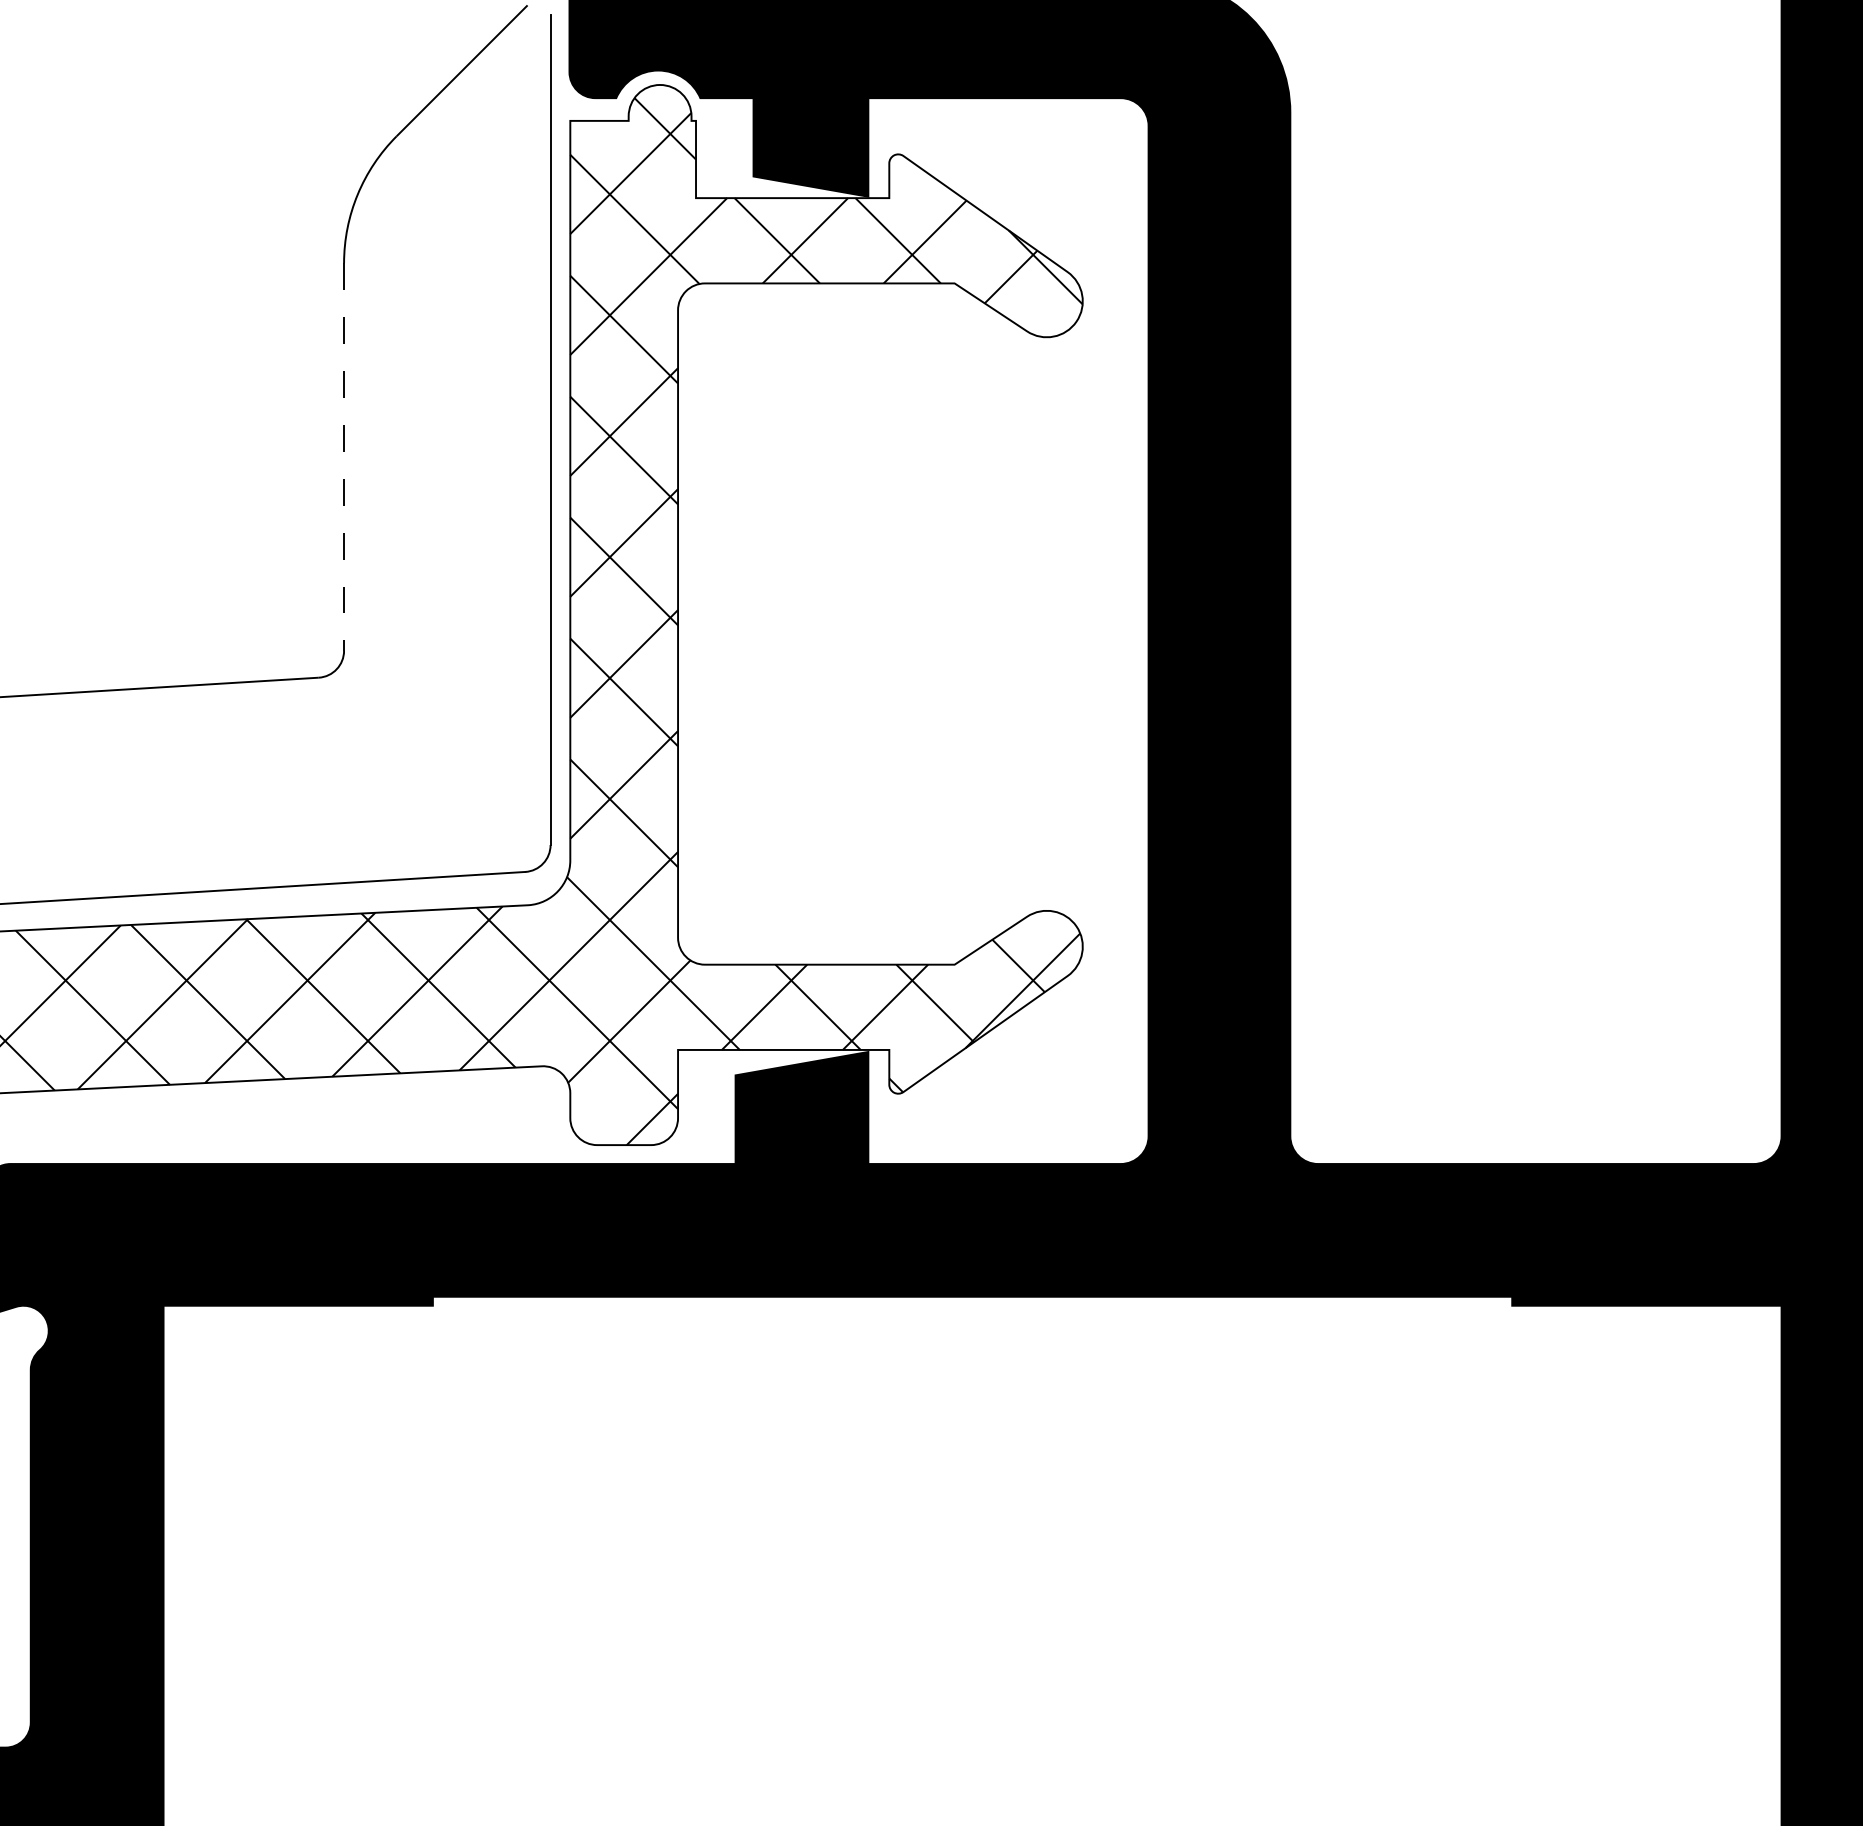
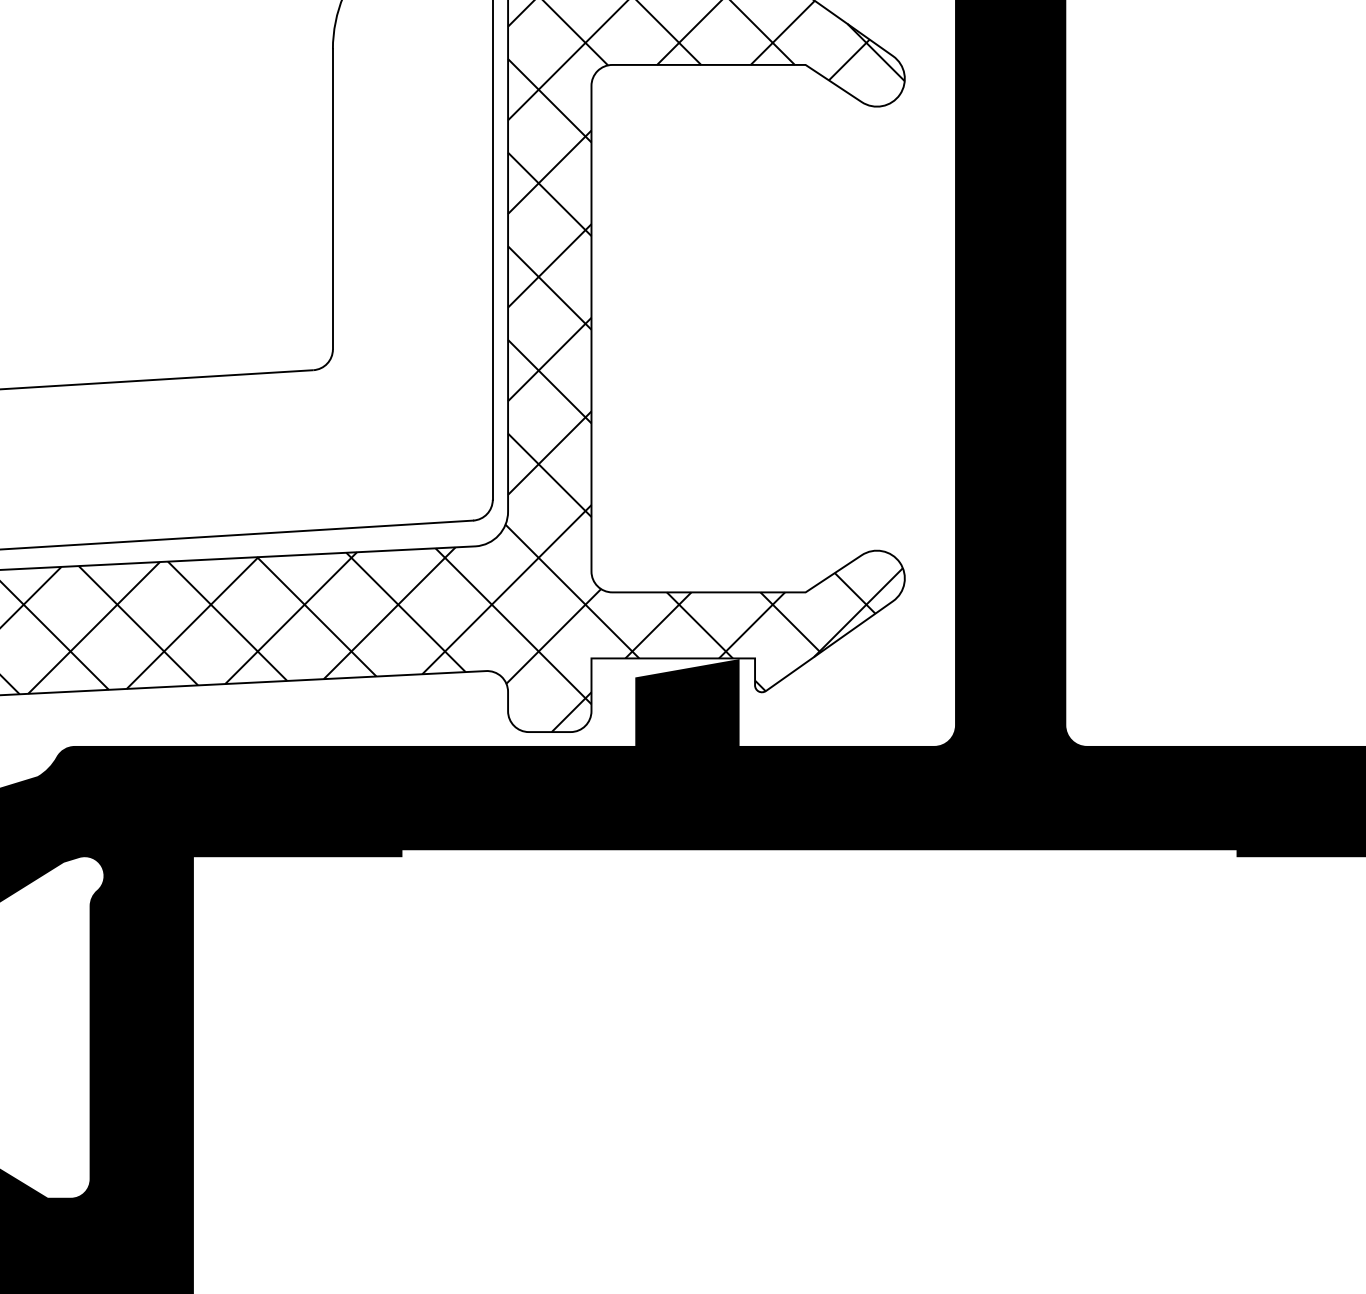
line: (344, 457) -> (333, 199), dashed -> solid

